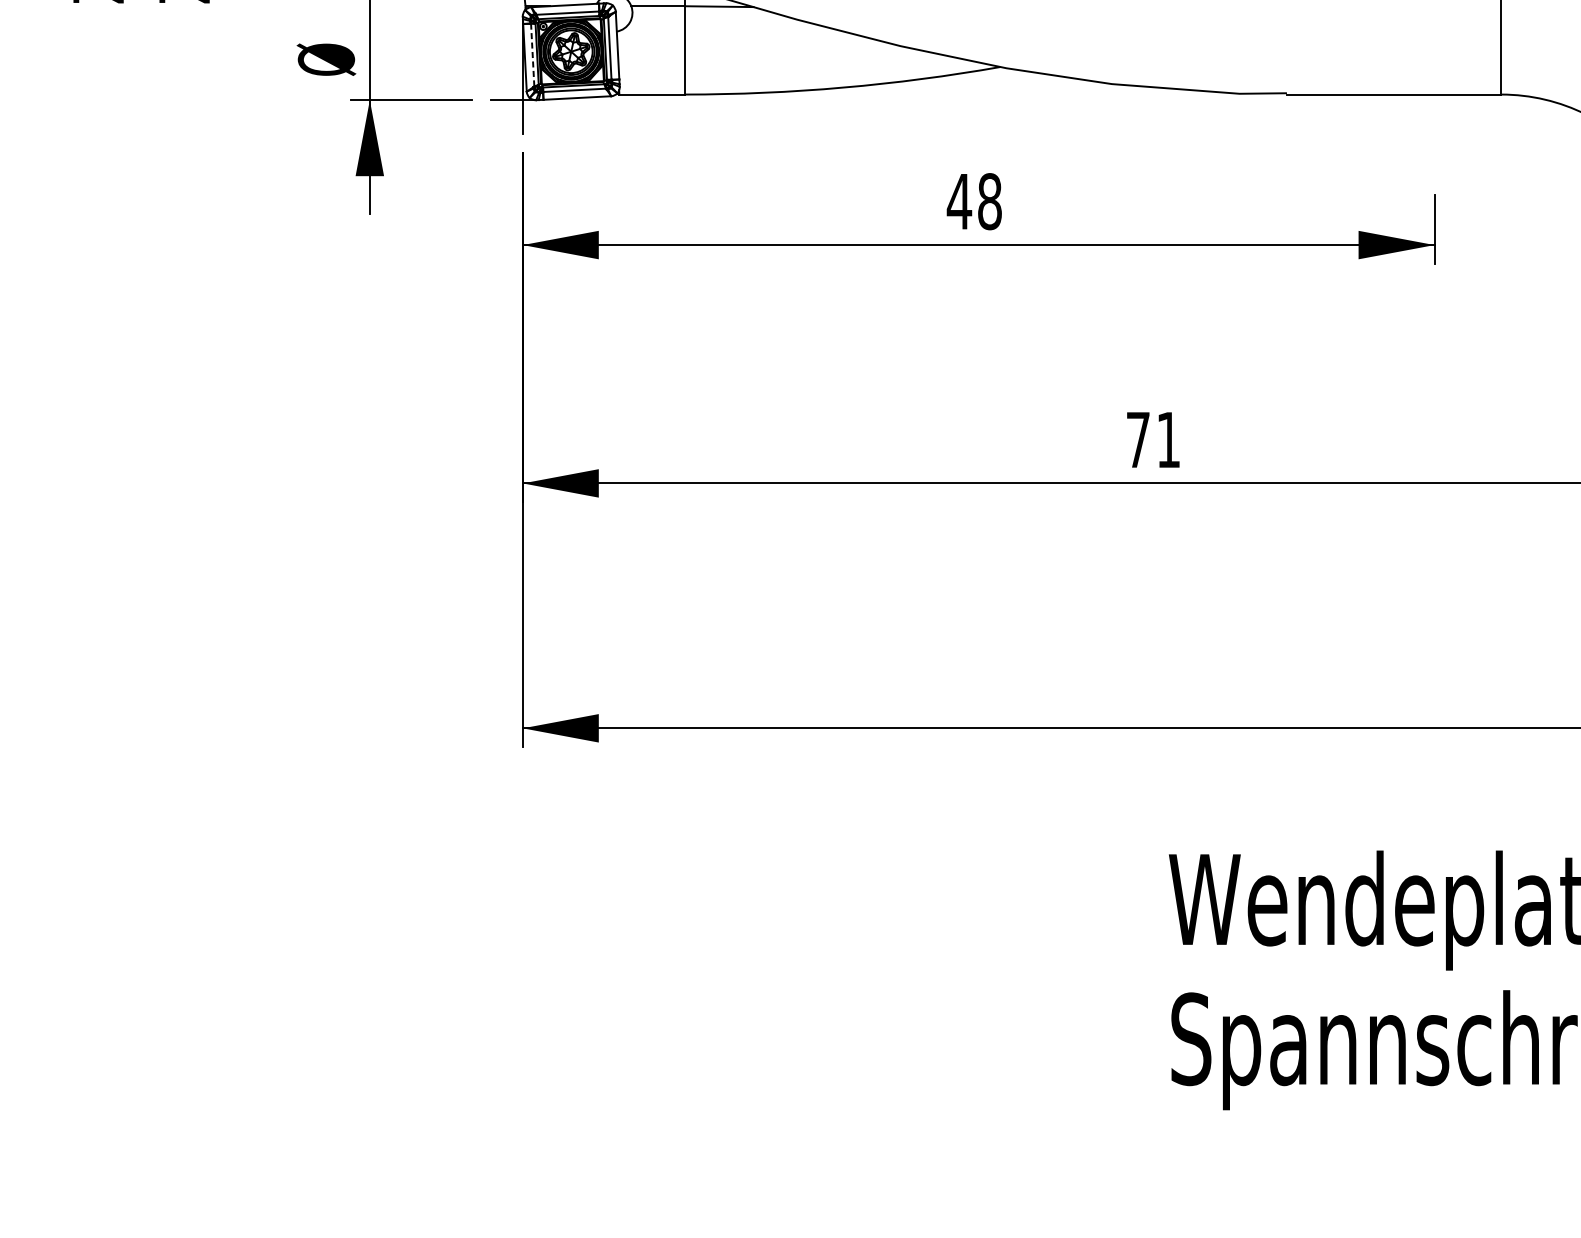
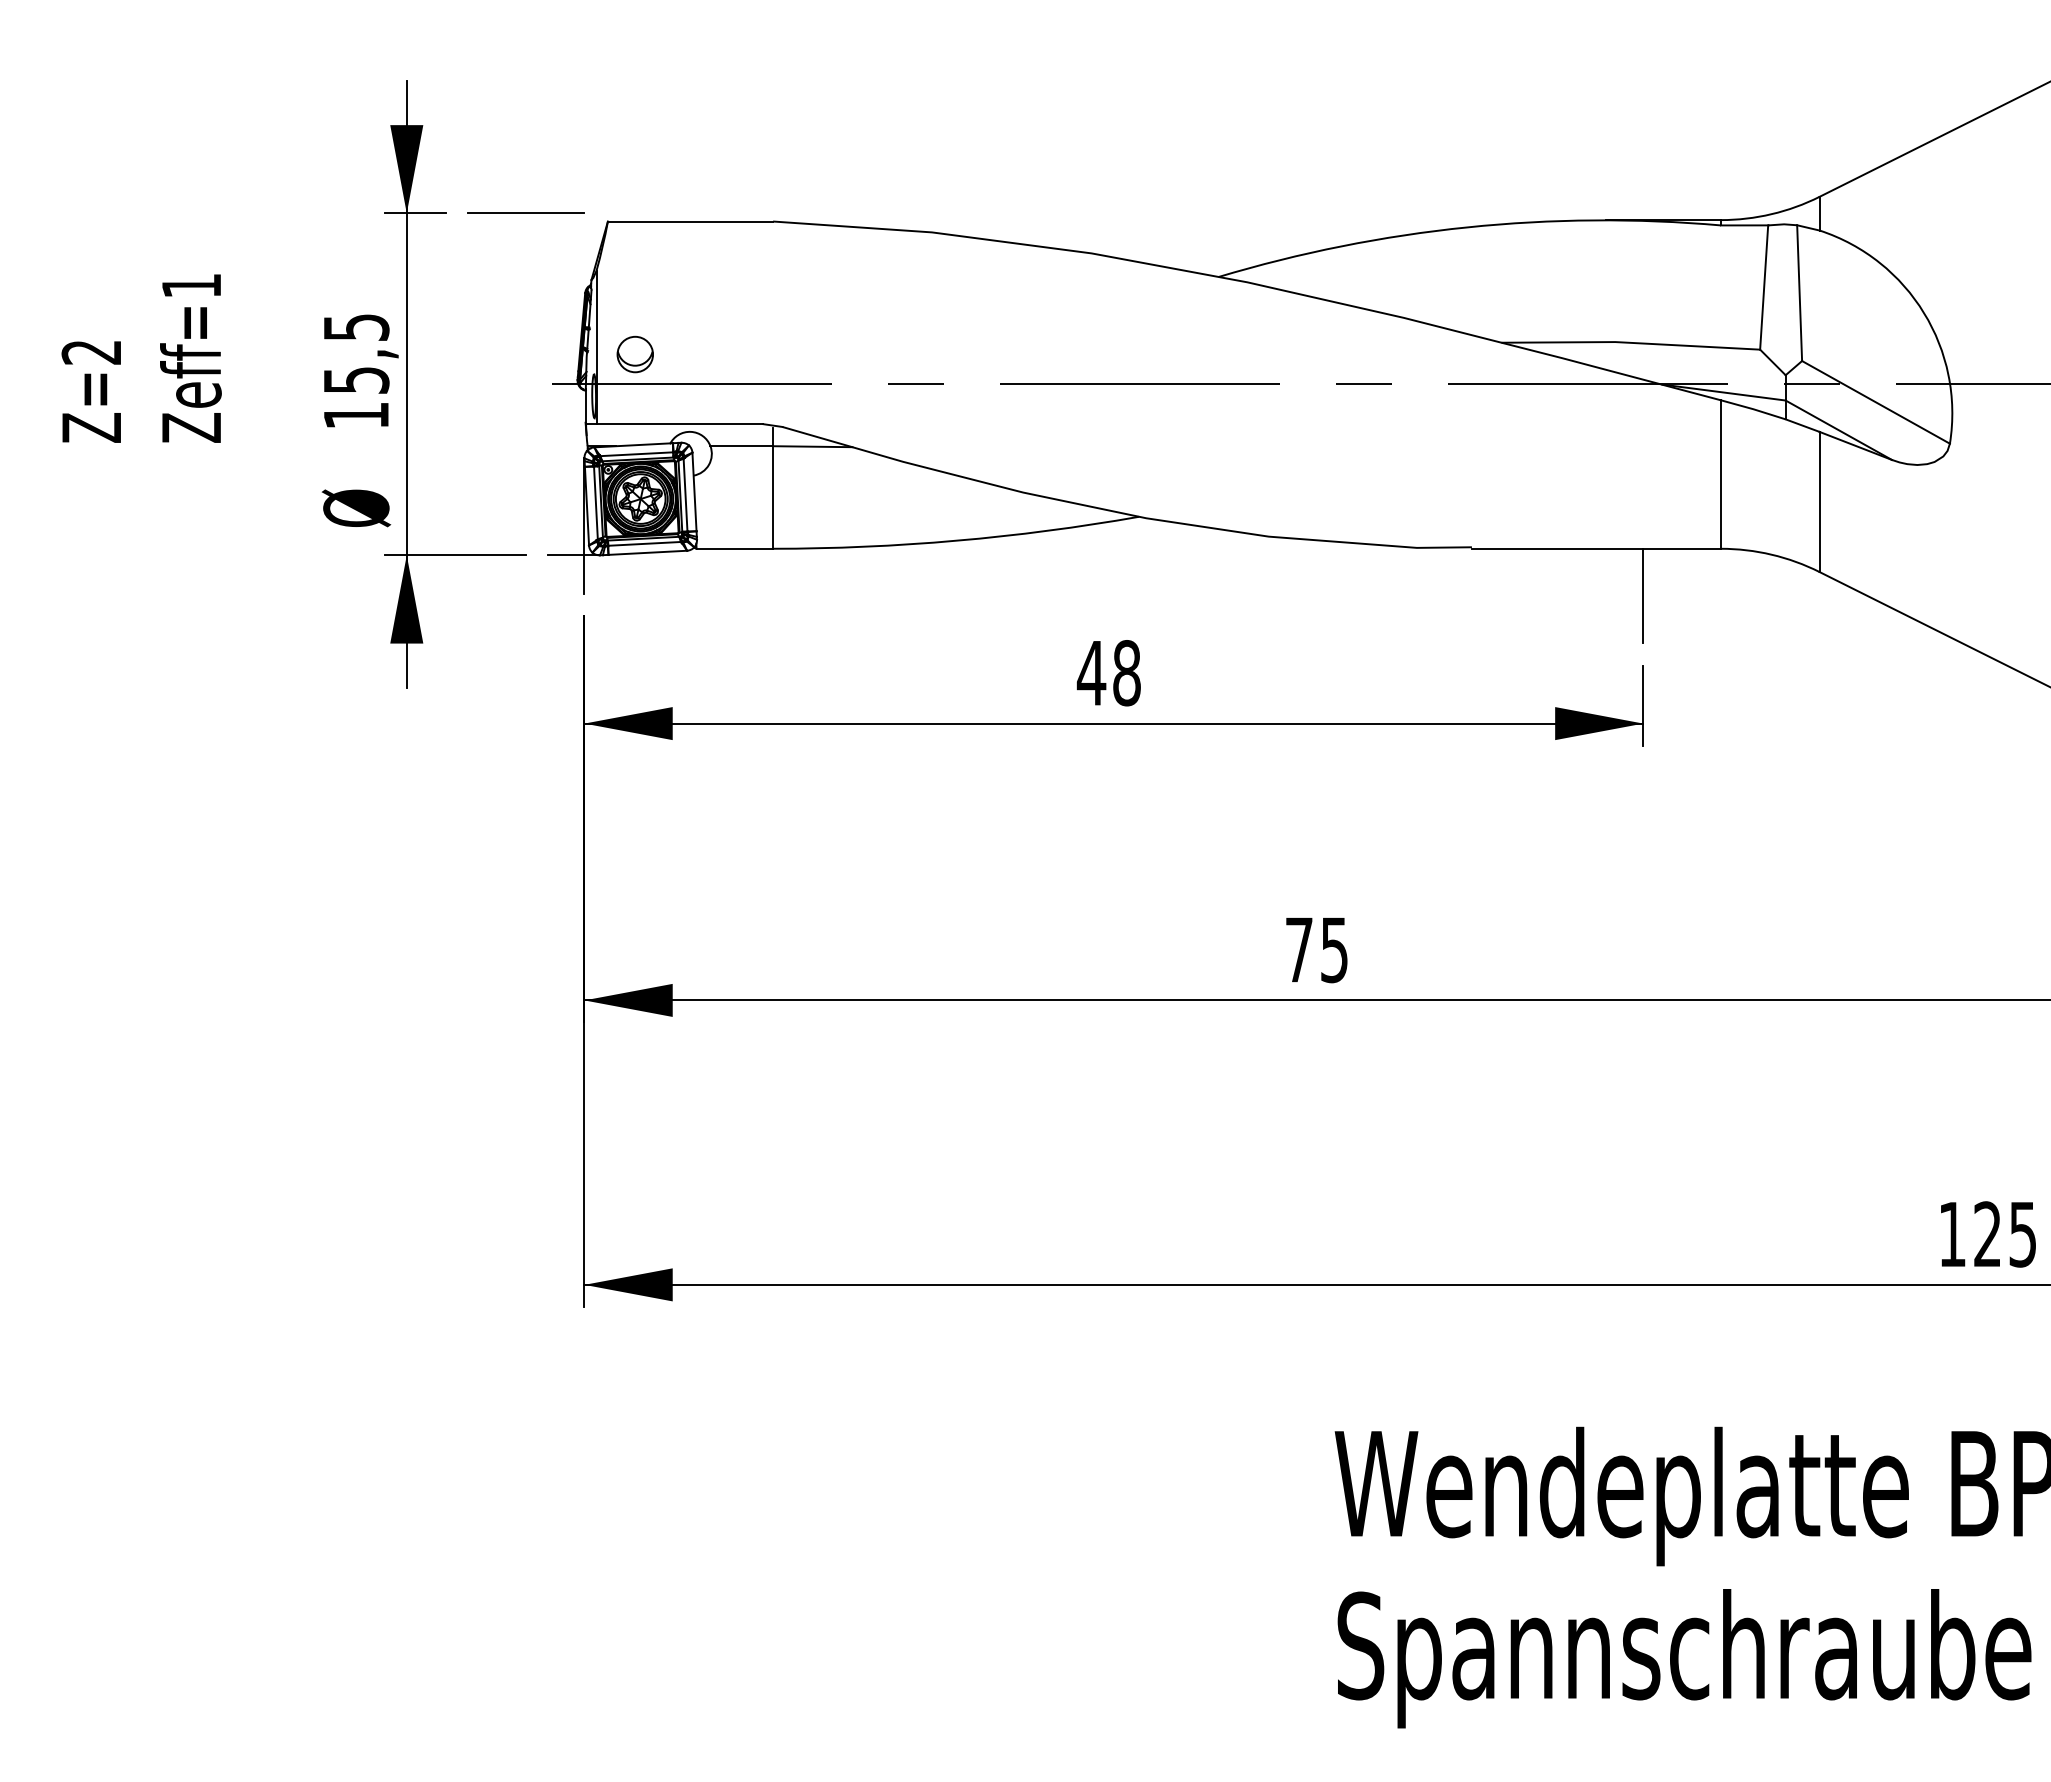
line: (532, 54) -> (595, 502), dashed -> solid
line: (1434, 134) -> (1643, 595), added
text: (1168, 440) -> (1334, 950), 71 -> 75

